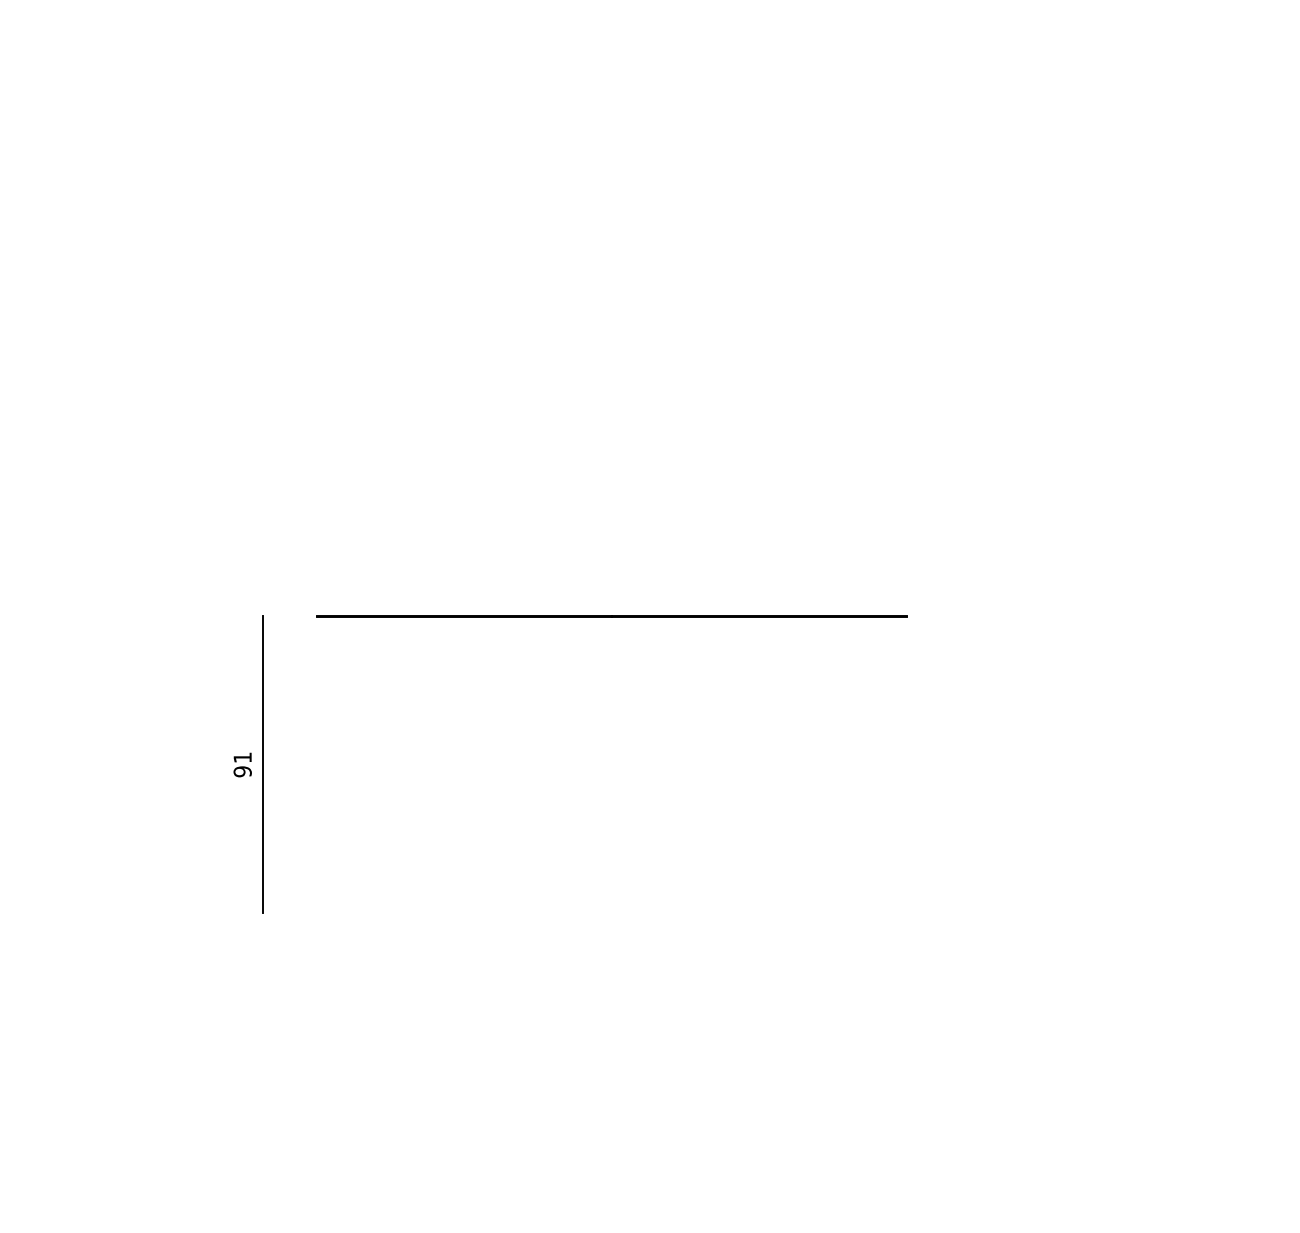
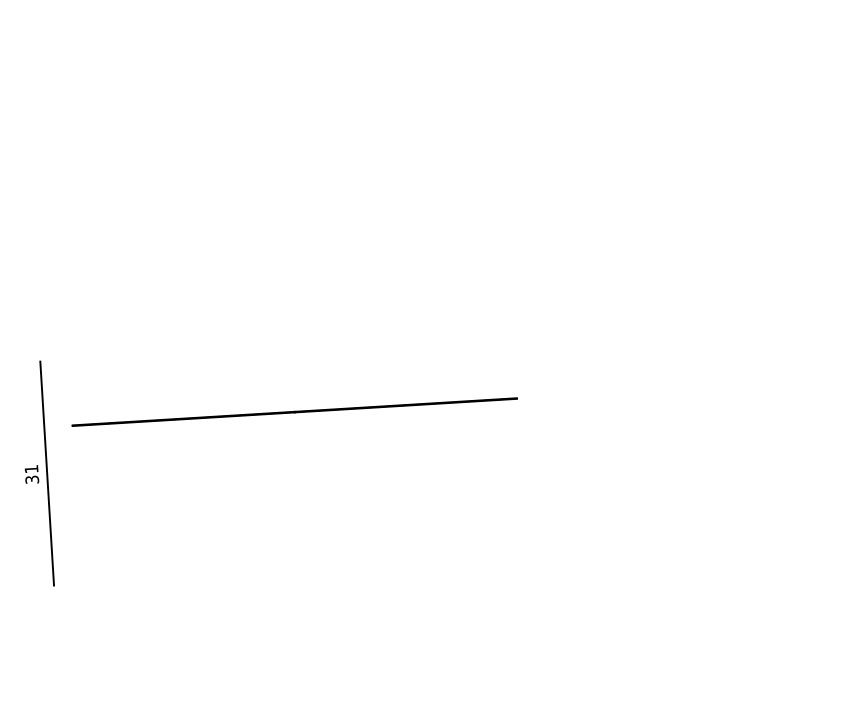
line: (611, 616) -> (294, 412), moved
text: (242, 771) -> (32, 479), 91 -> 31

